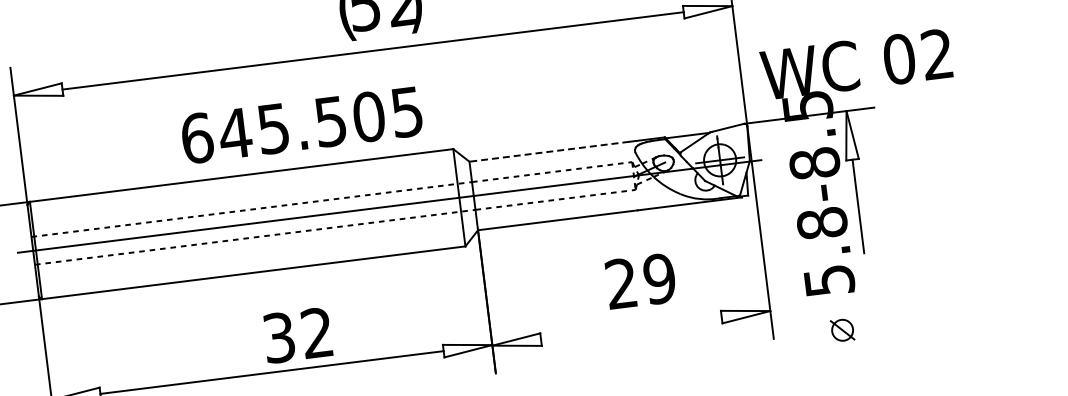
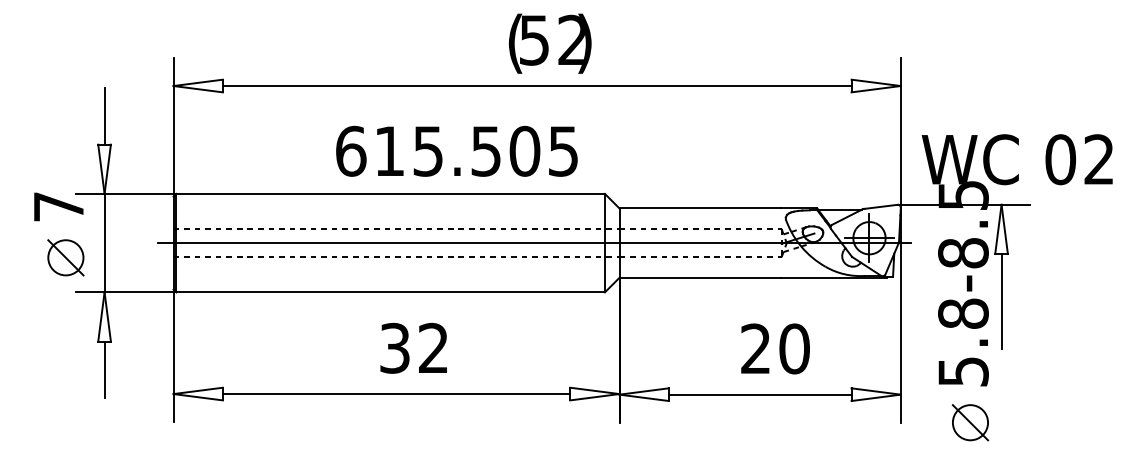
text: (235, 132) -> (389, 150), 645.505 -> 615.505
line: (549, 151) -> (700, 208), dashed -> solid
text: (659, 278) -> (794, 348), 29 -> 20
line: (630, 328) -> (759, 394), added
part: (842, 329) -> (970, 422), size x1.67
text: (297, 334) -> (413, 347), moved

